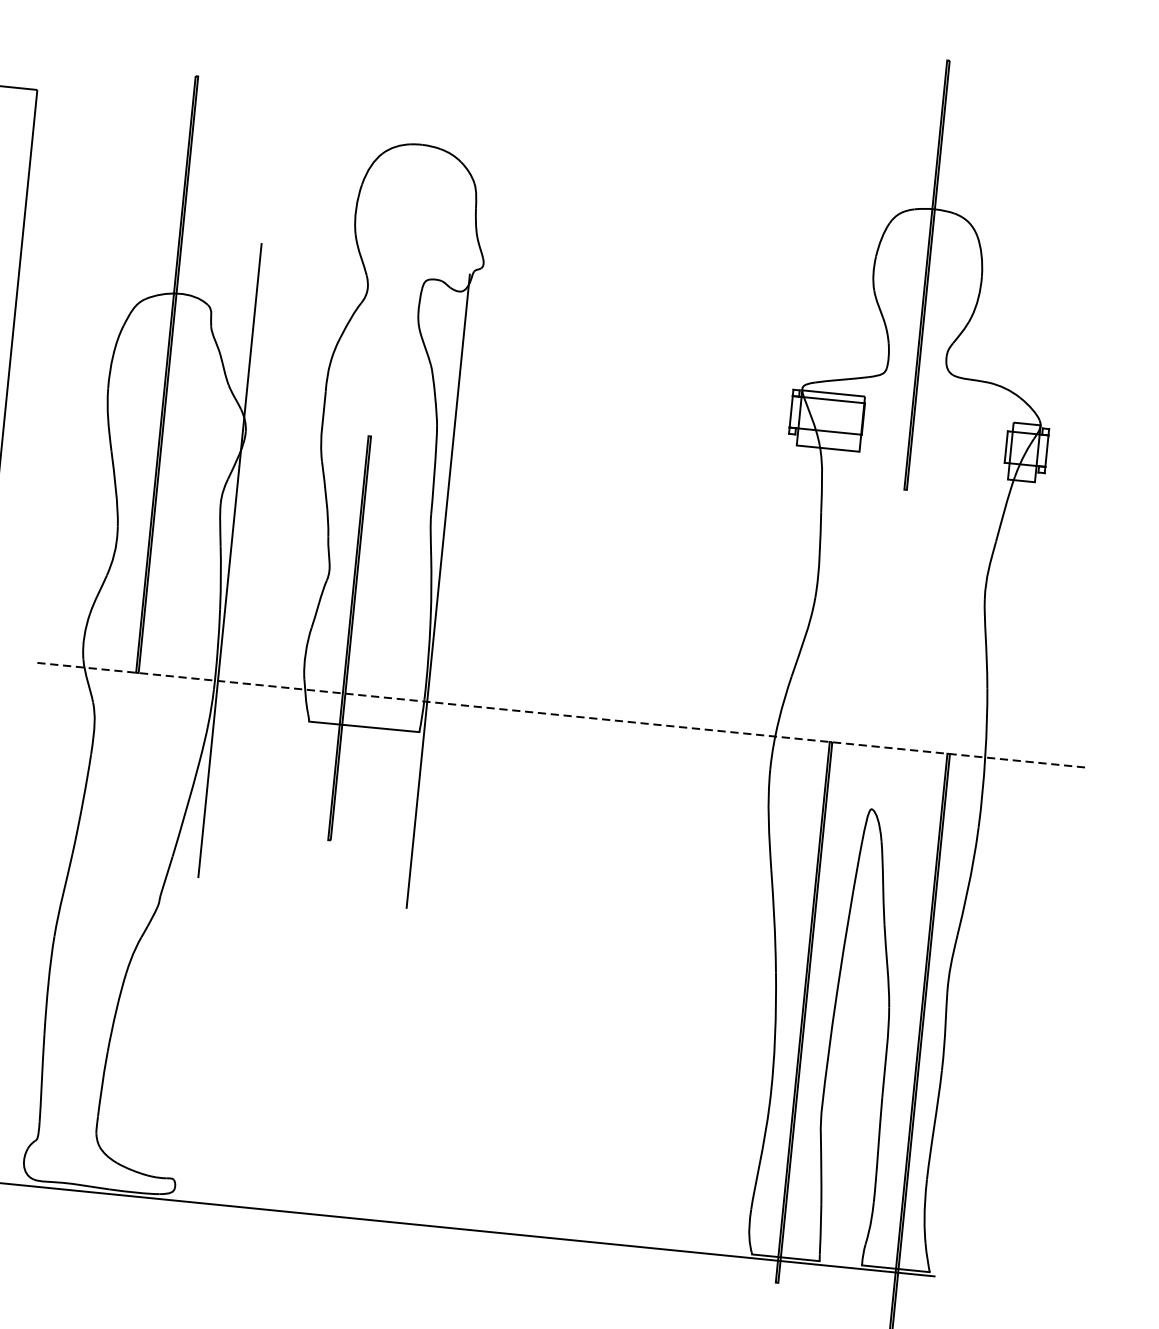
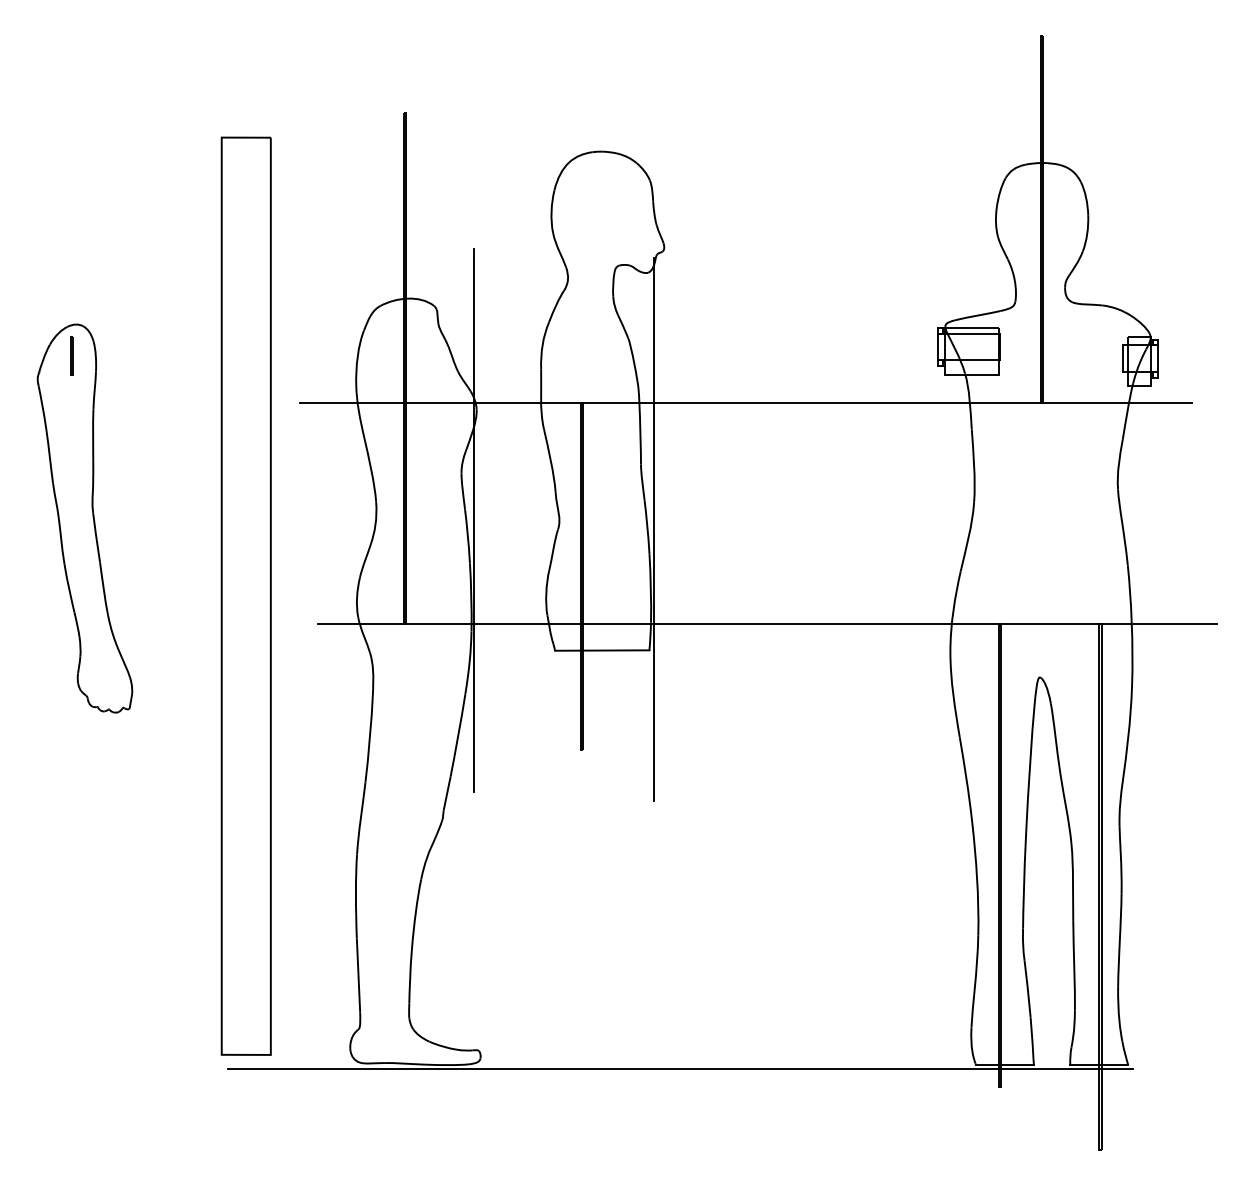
line: (560, 455) -> (745, 403), added
line: (560, 714) -> (767, 623), dashed -> solid

